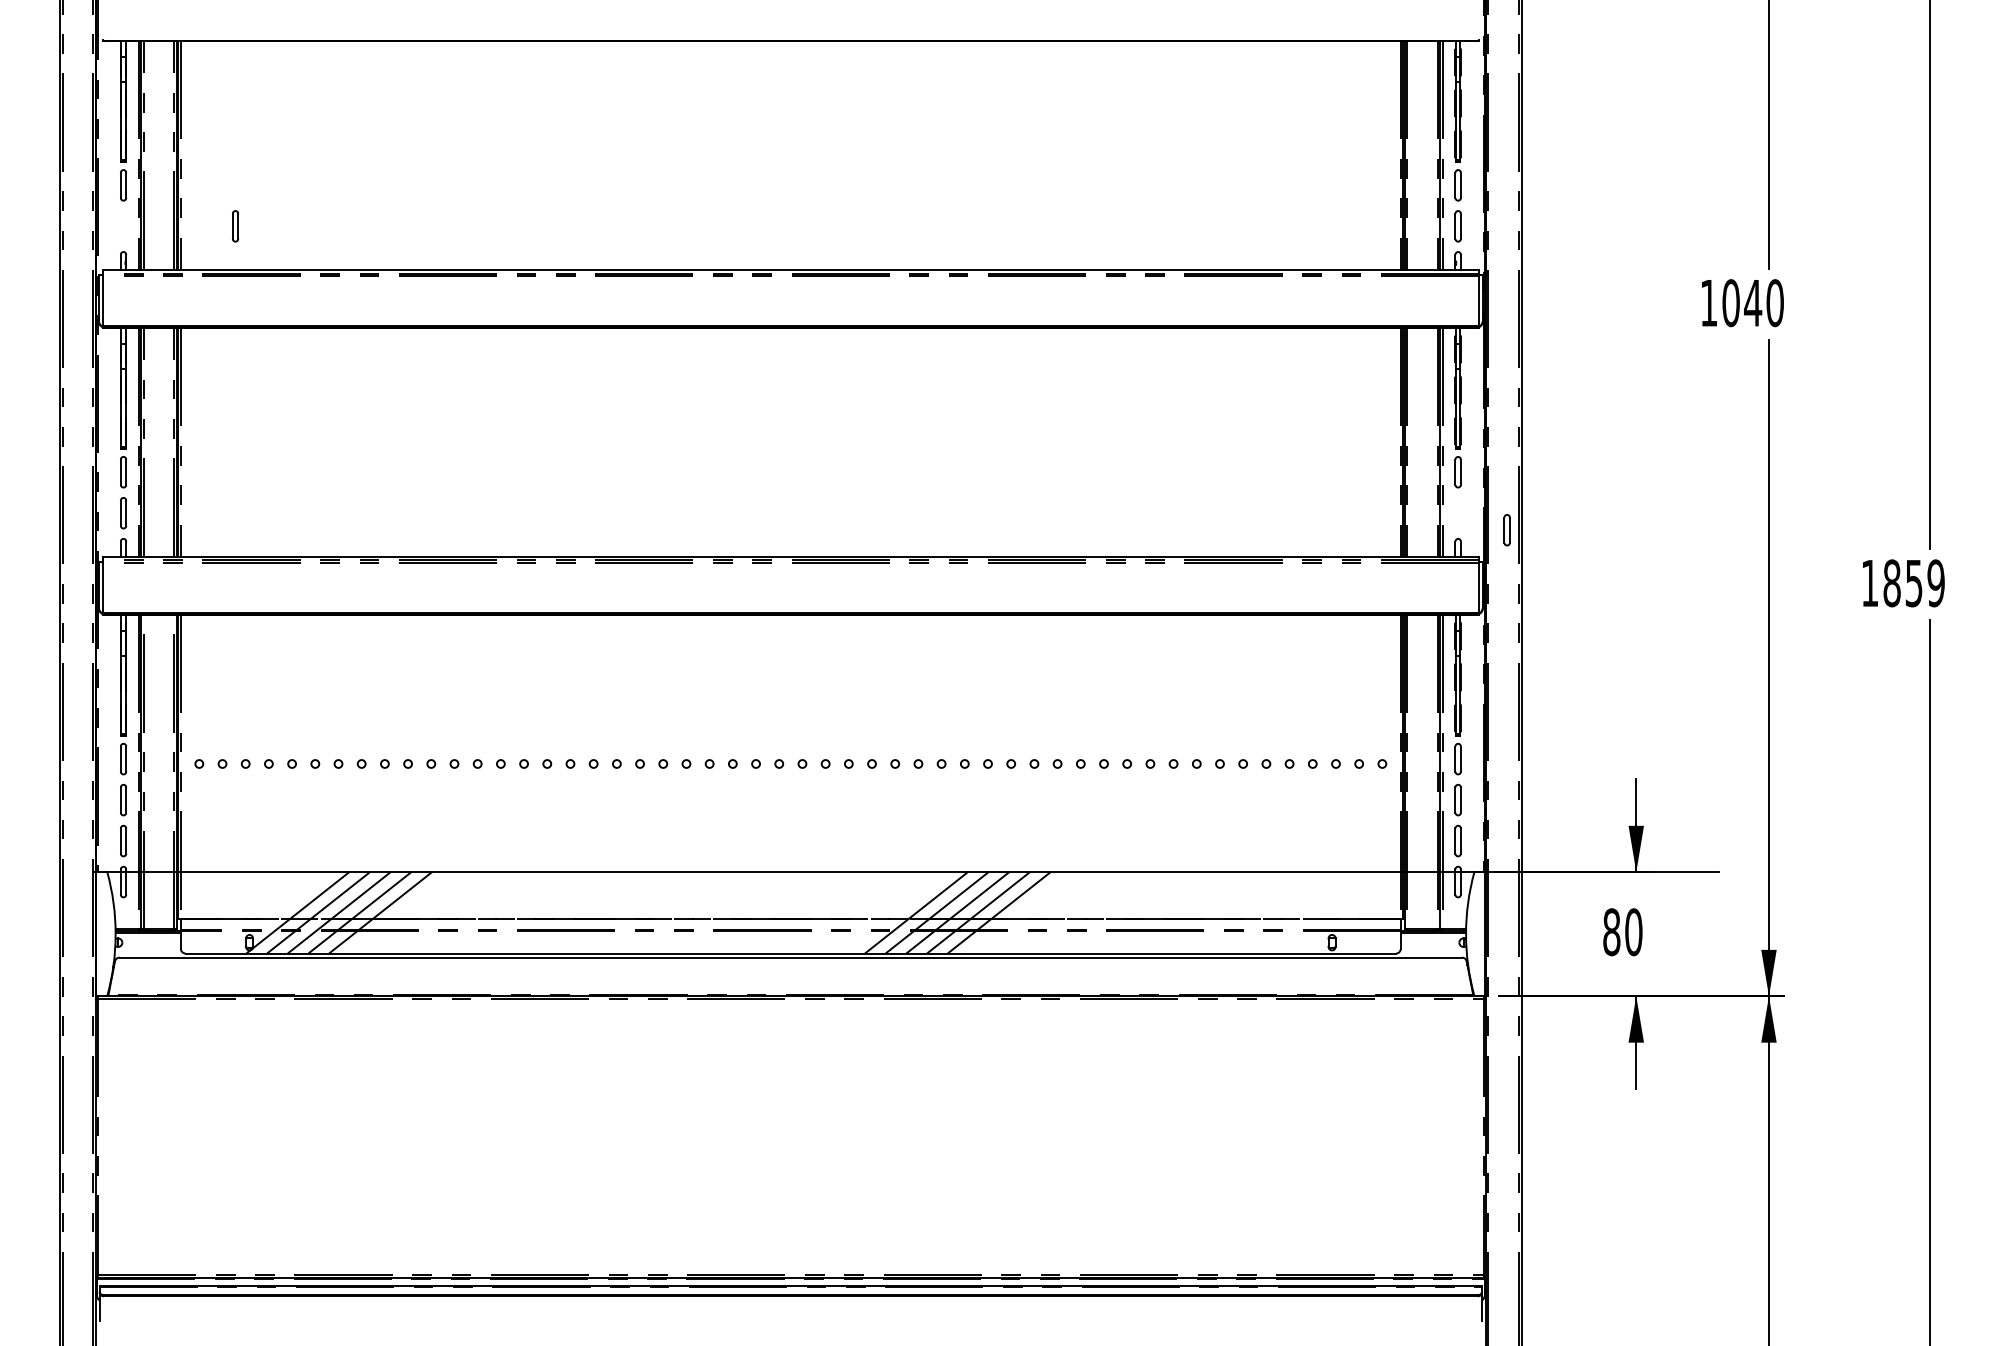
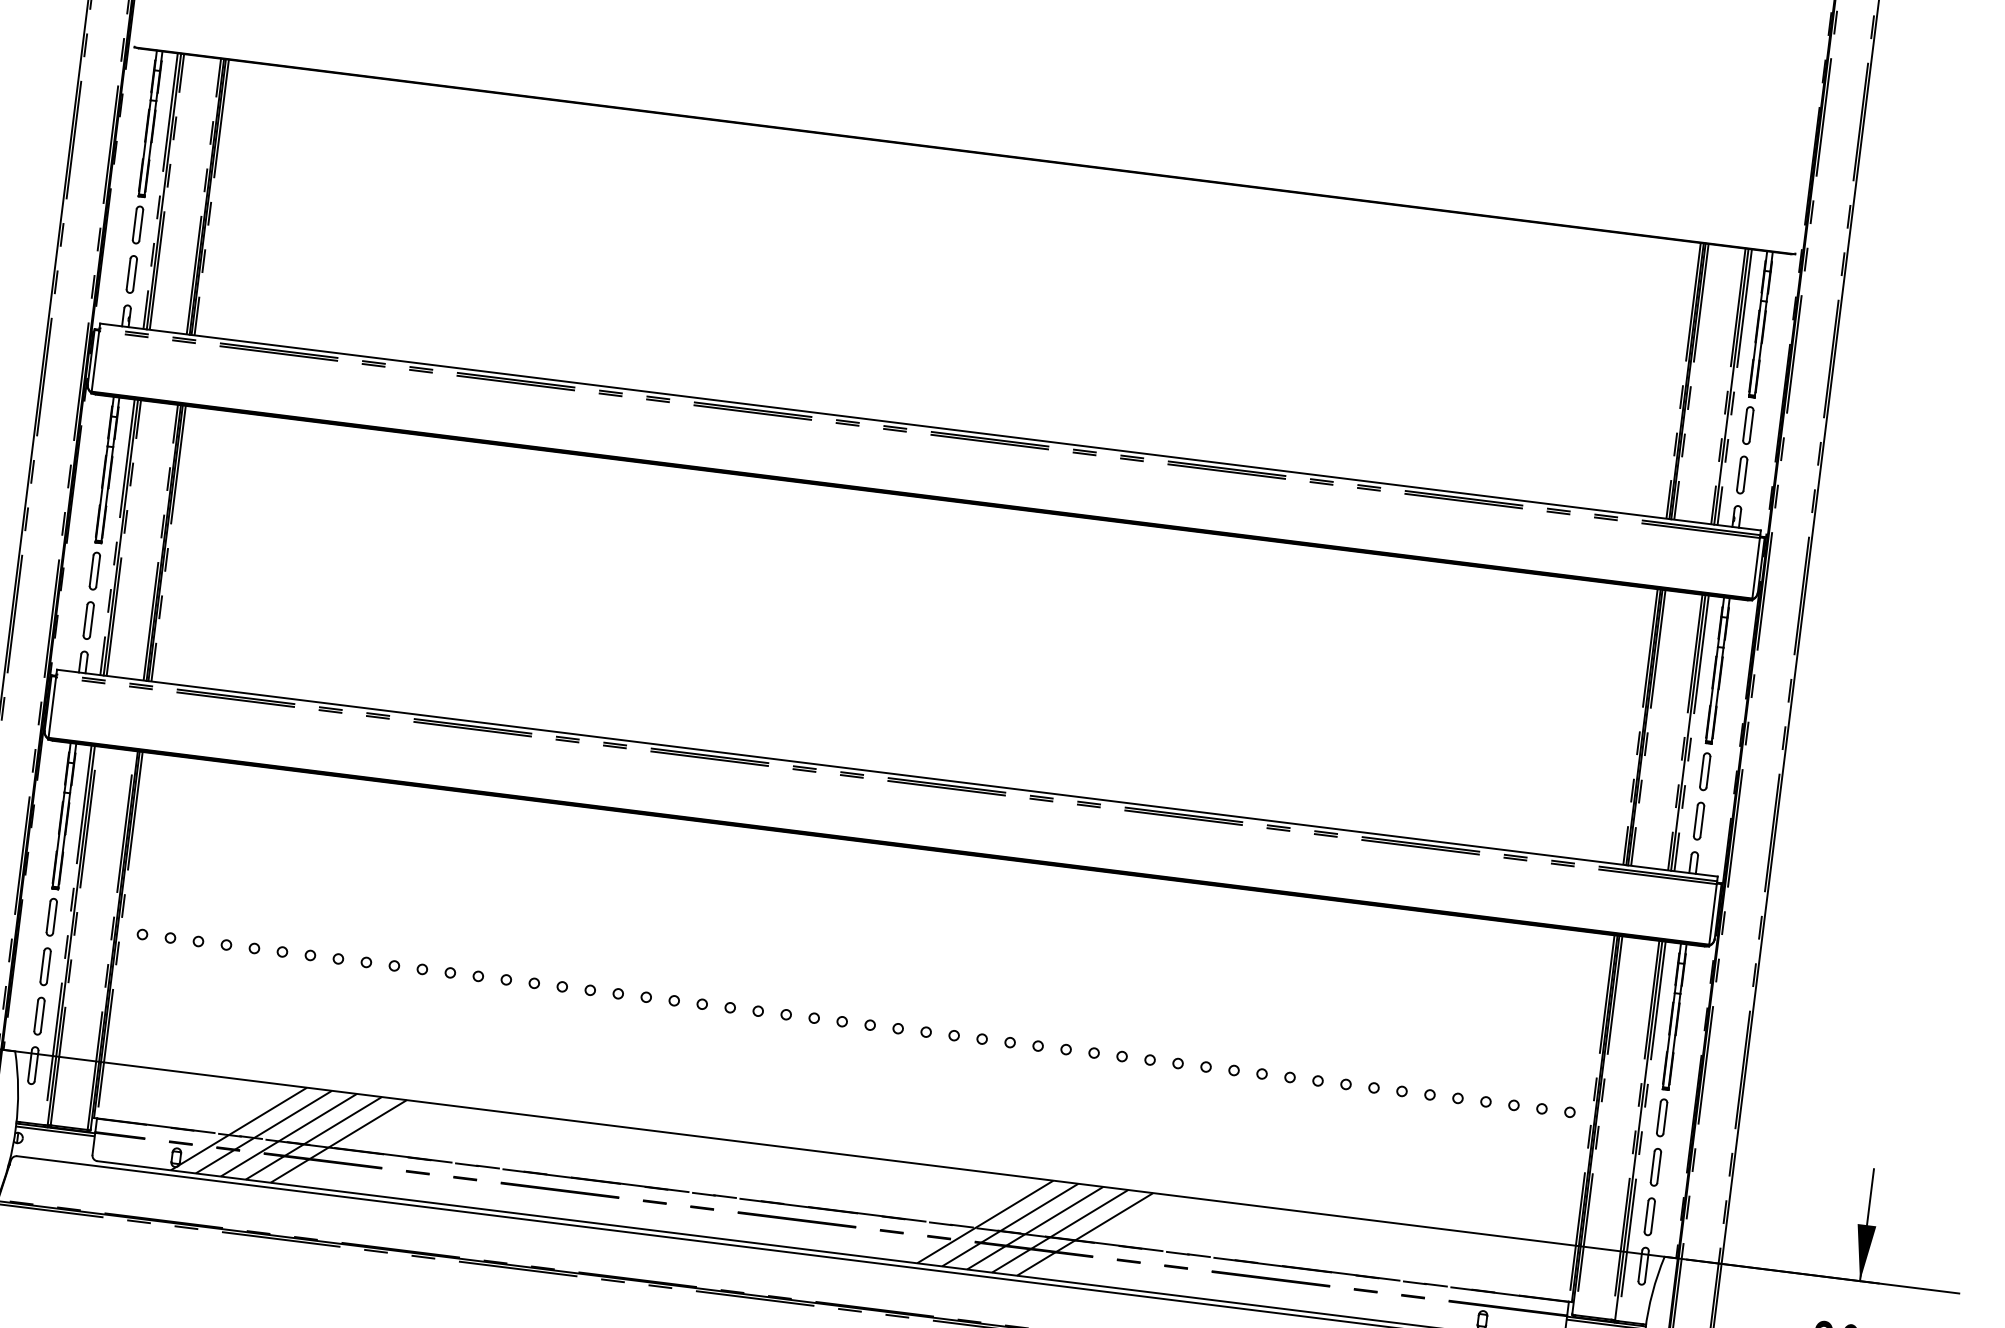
part: (235, 226) -> (131, 274), moved
part: (1506, 530) -> (1698, 821), moved

